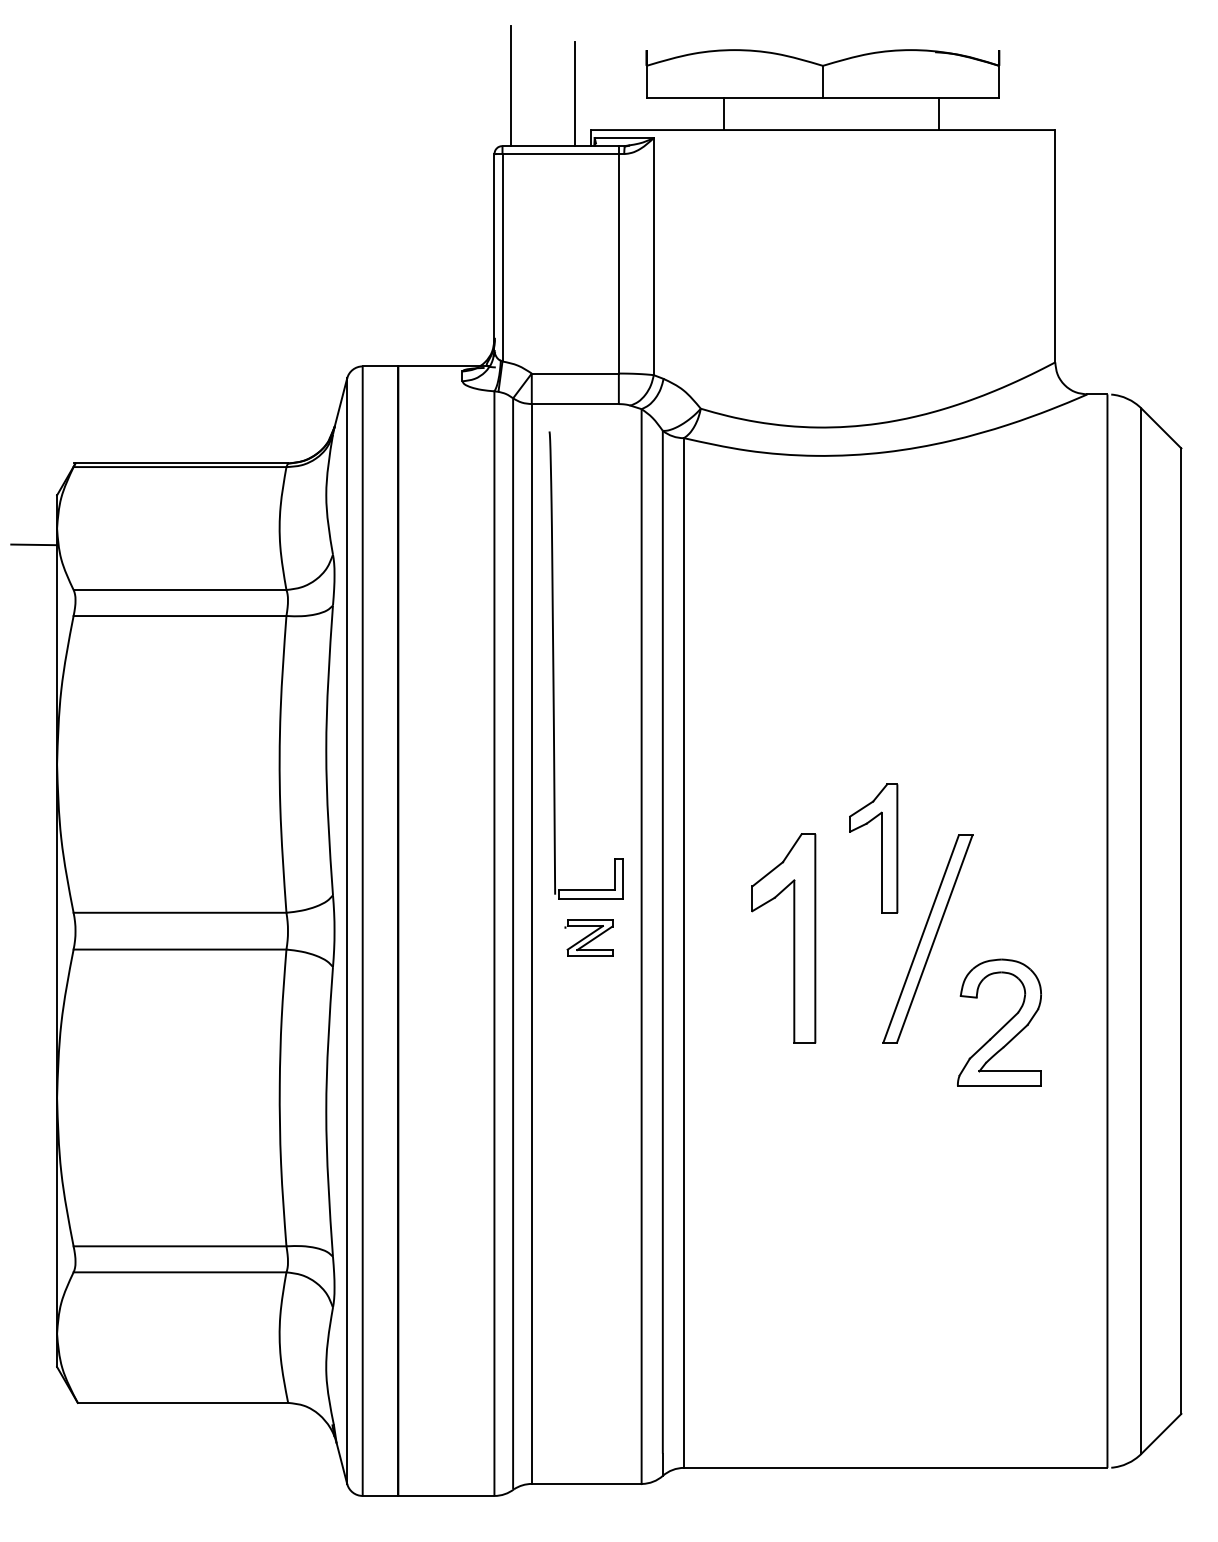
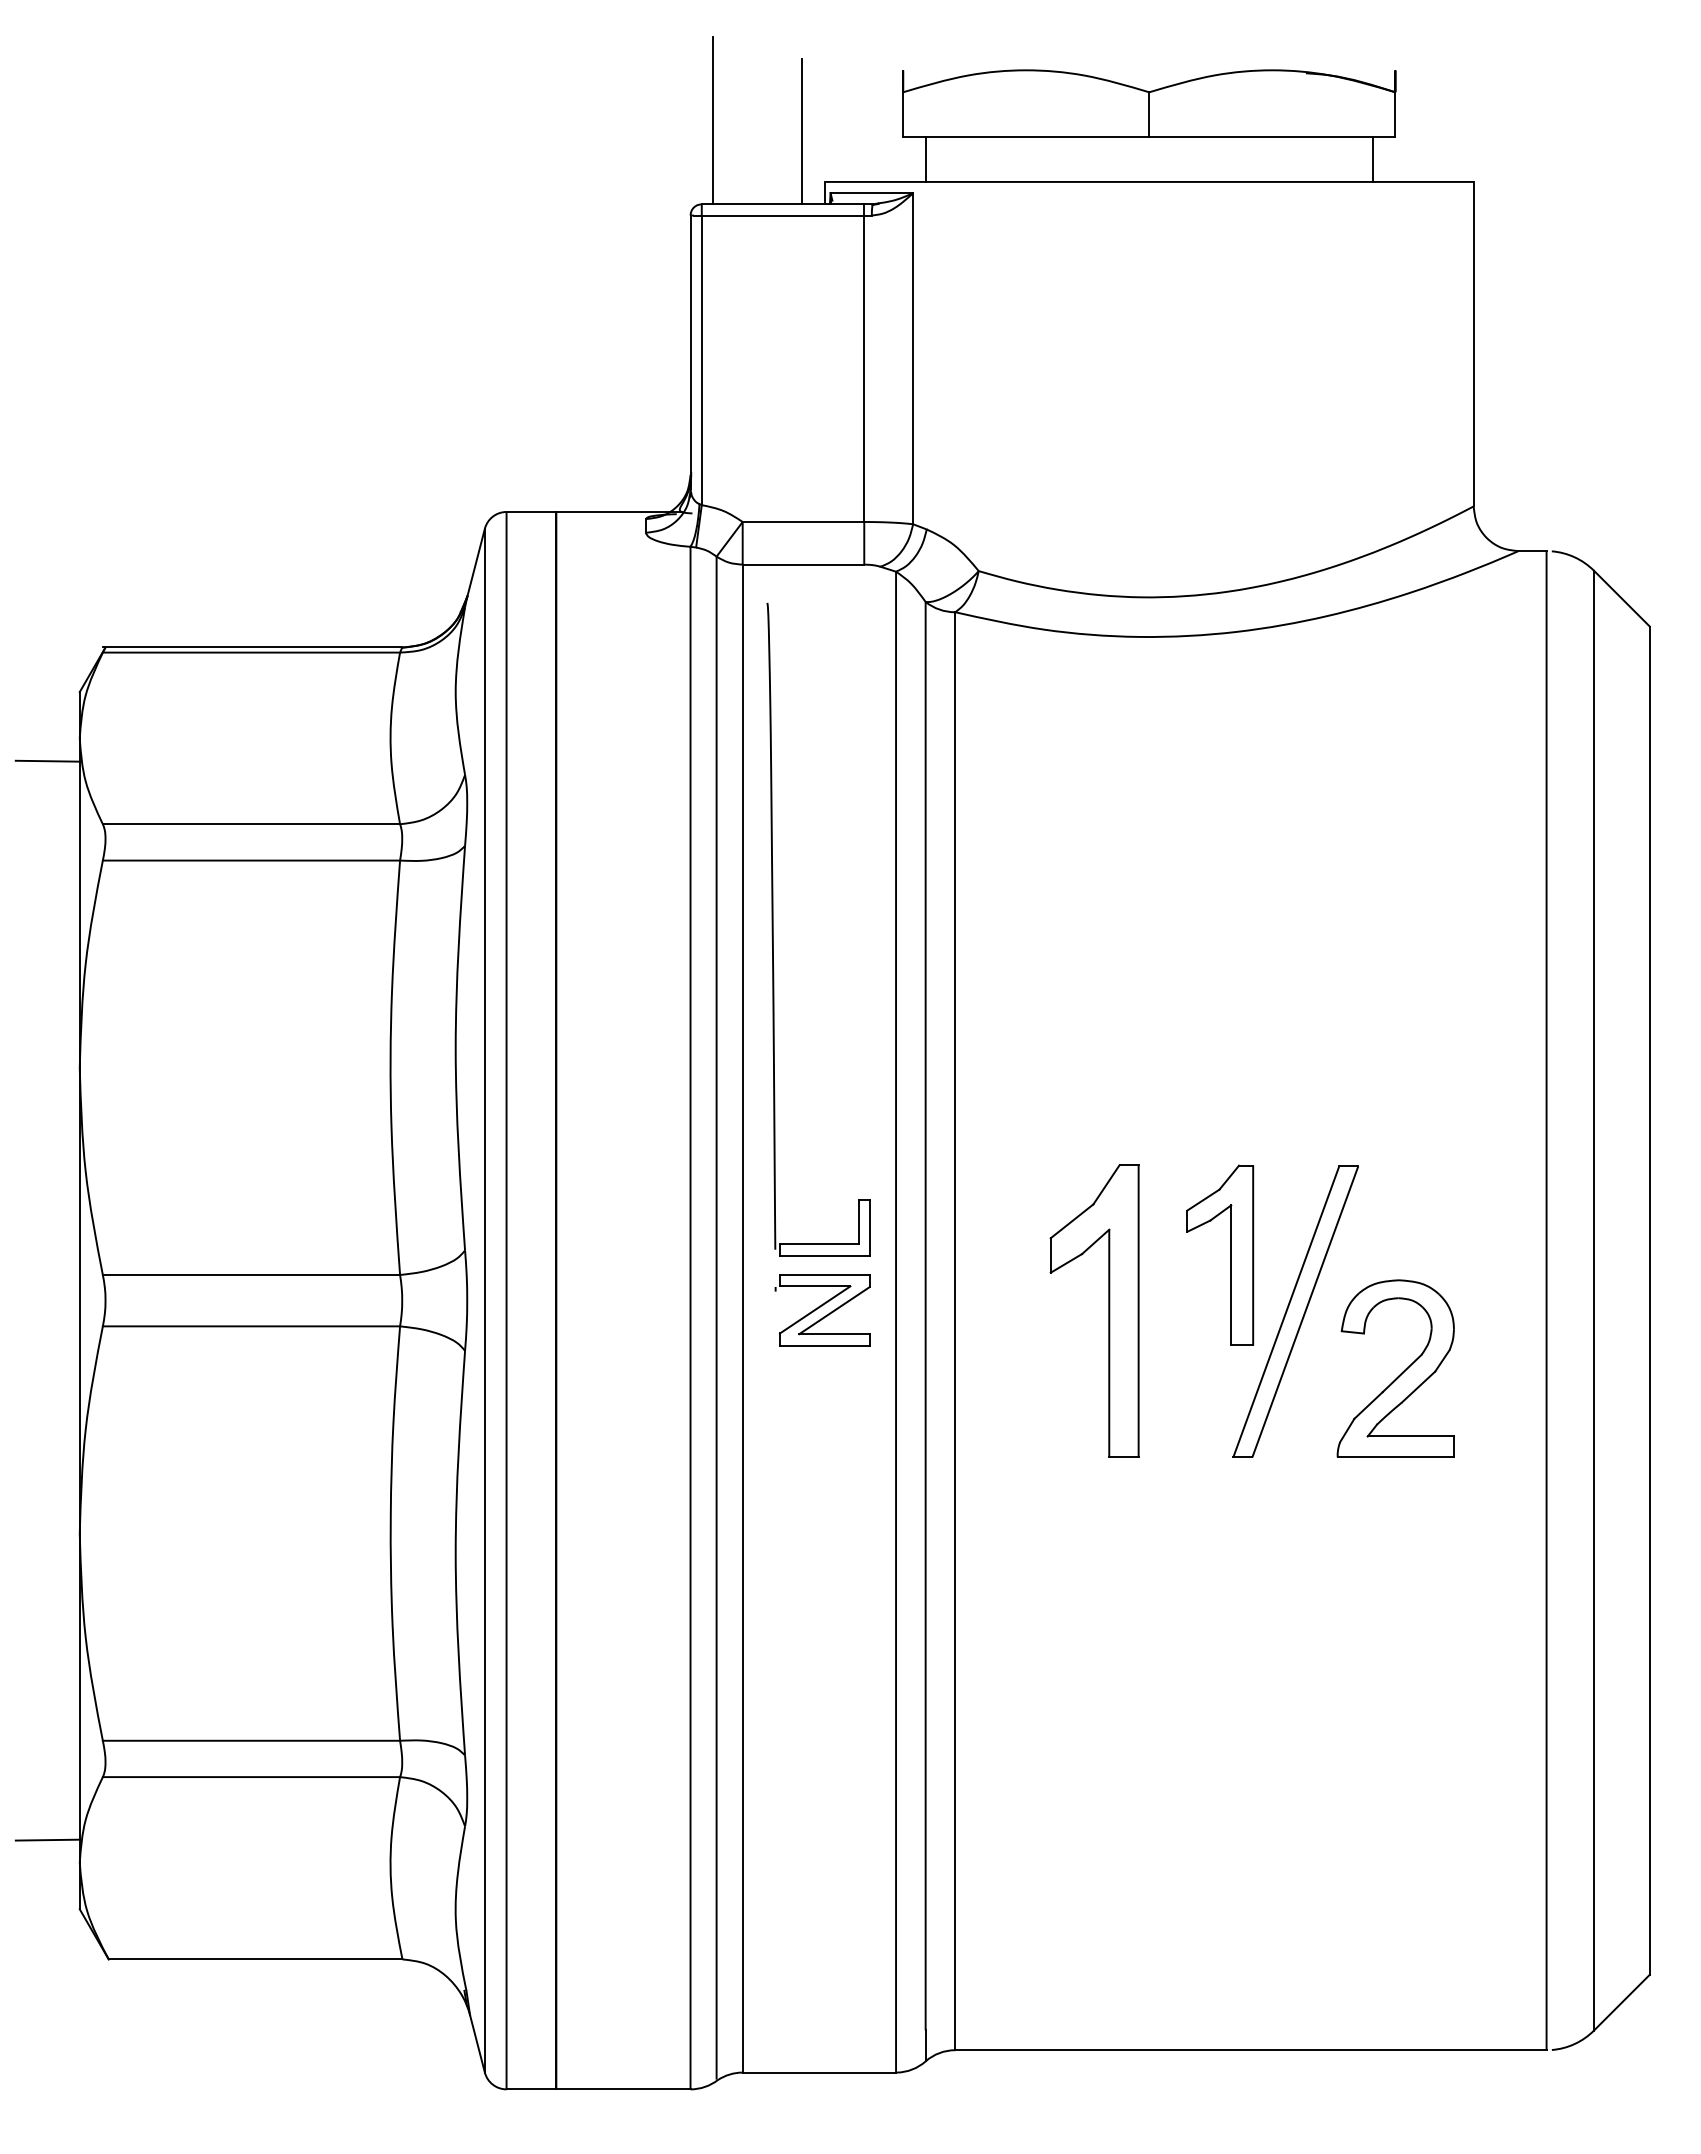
line: (724, 113) -> (925, 159), moved
line: (939, 113) -> (1373, 159), moved
part: (881, 847) -> (1230, 1254), moved
part: (588, 938) -> (822, 1310), size x1.43
part: (1002, 1026) -> (1400, 1373), moved
line: (33, 1317) -> (47, 1839), added

